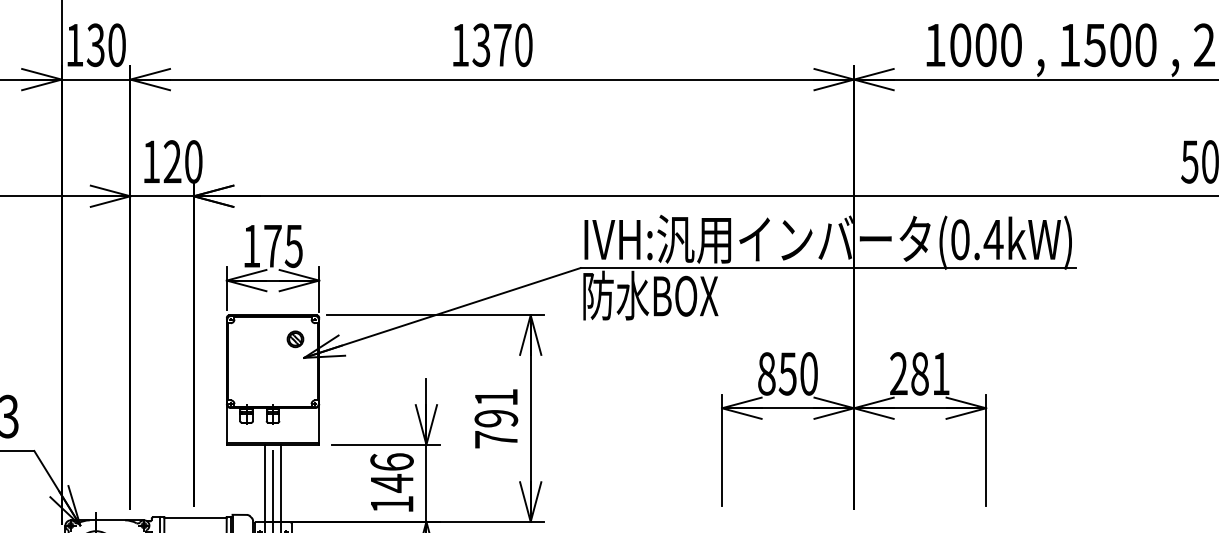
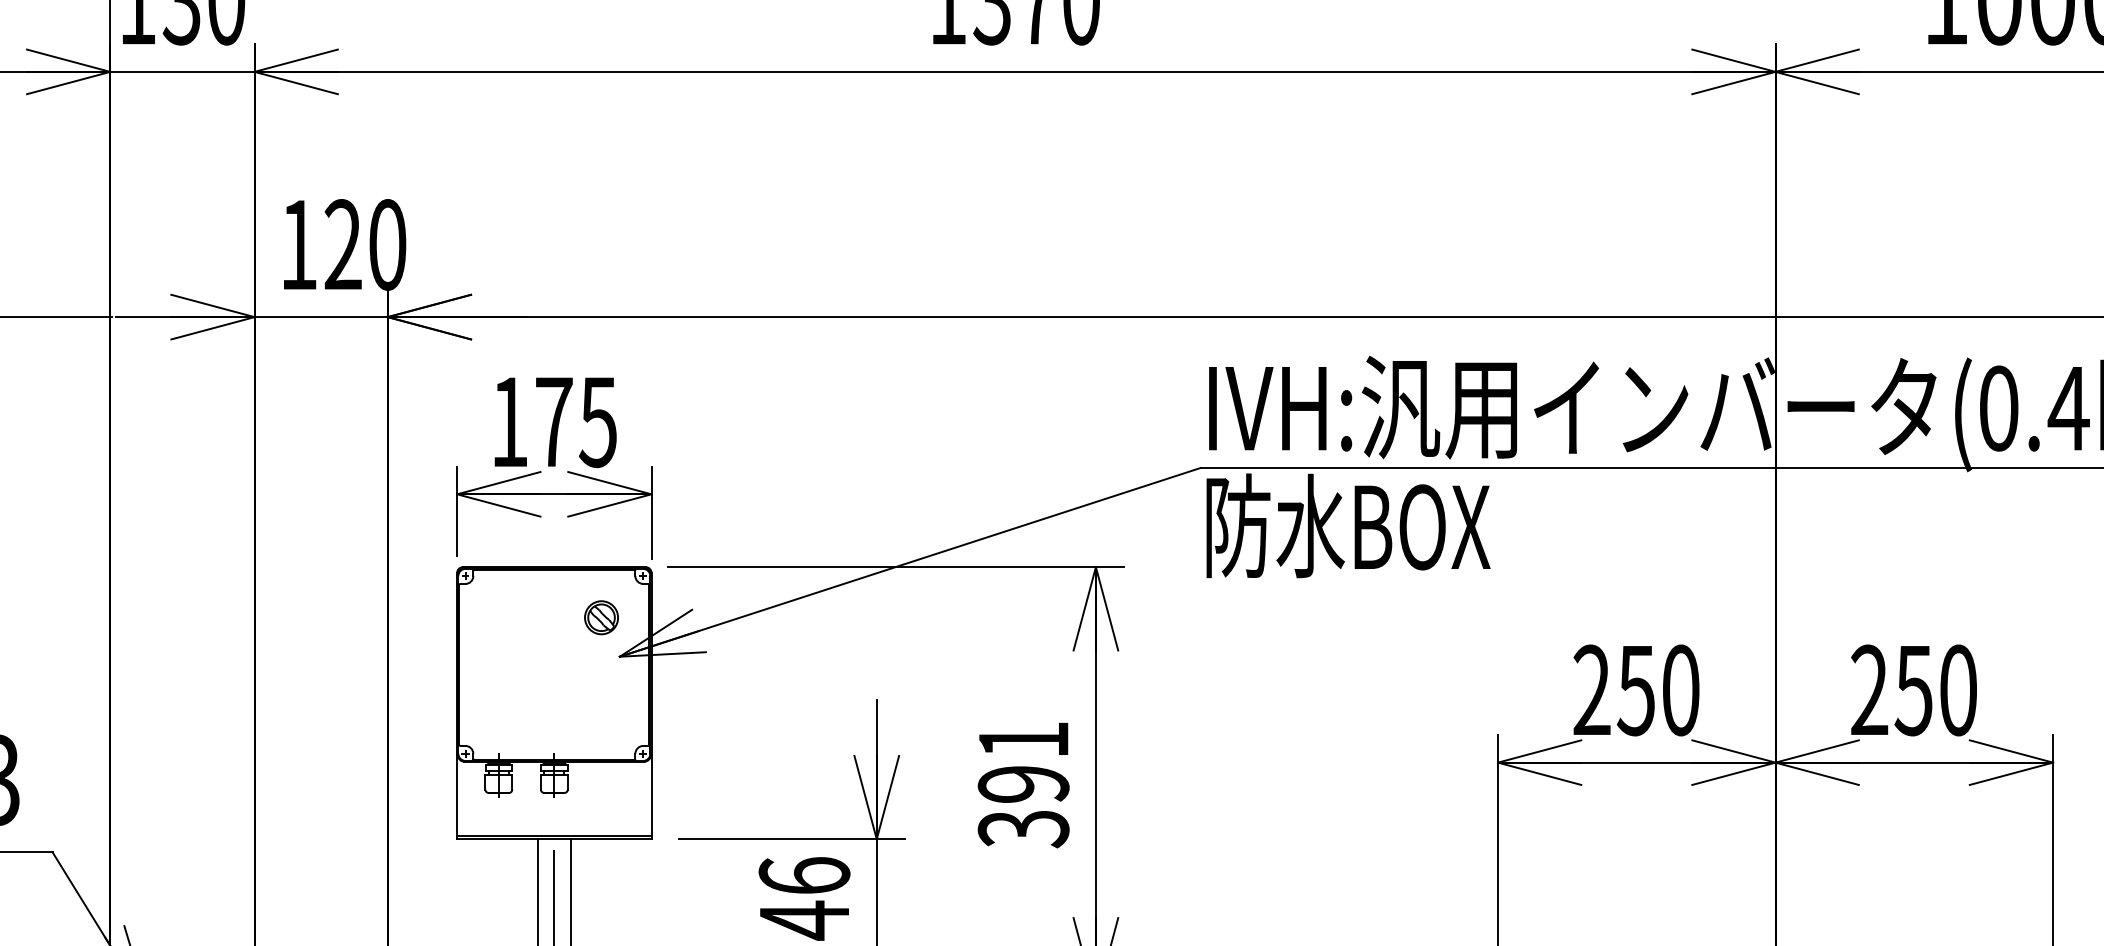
text: (766, 373) -> (1591, 689), 850 -> 250
text: (929, 373) -> (1934, 689), 281 -> 250
text: (496, 439) -> (1024, 828), 791 -> 391

